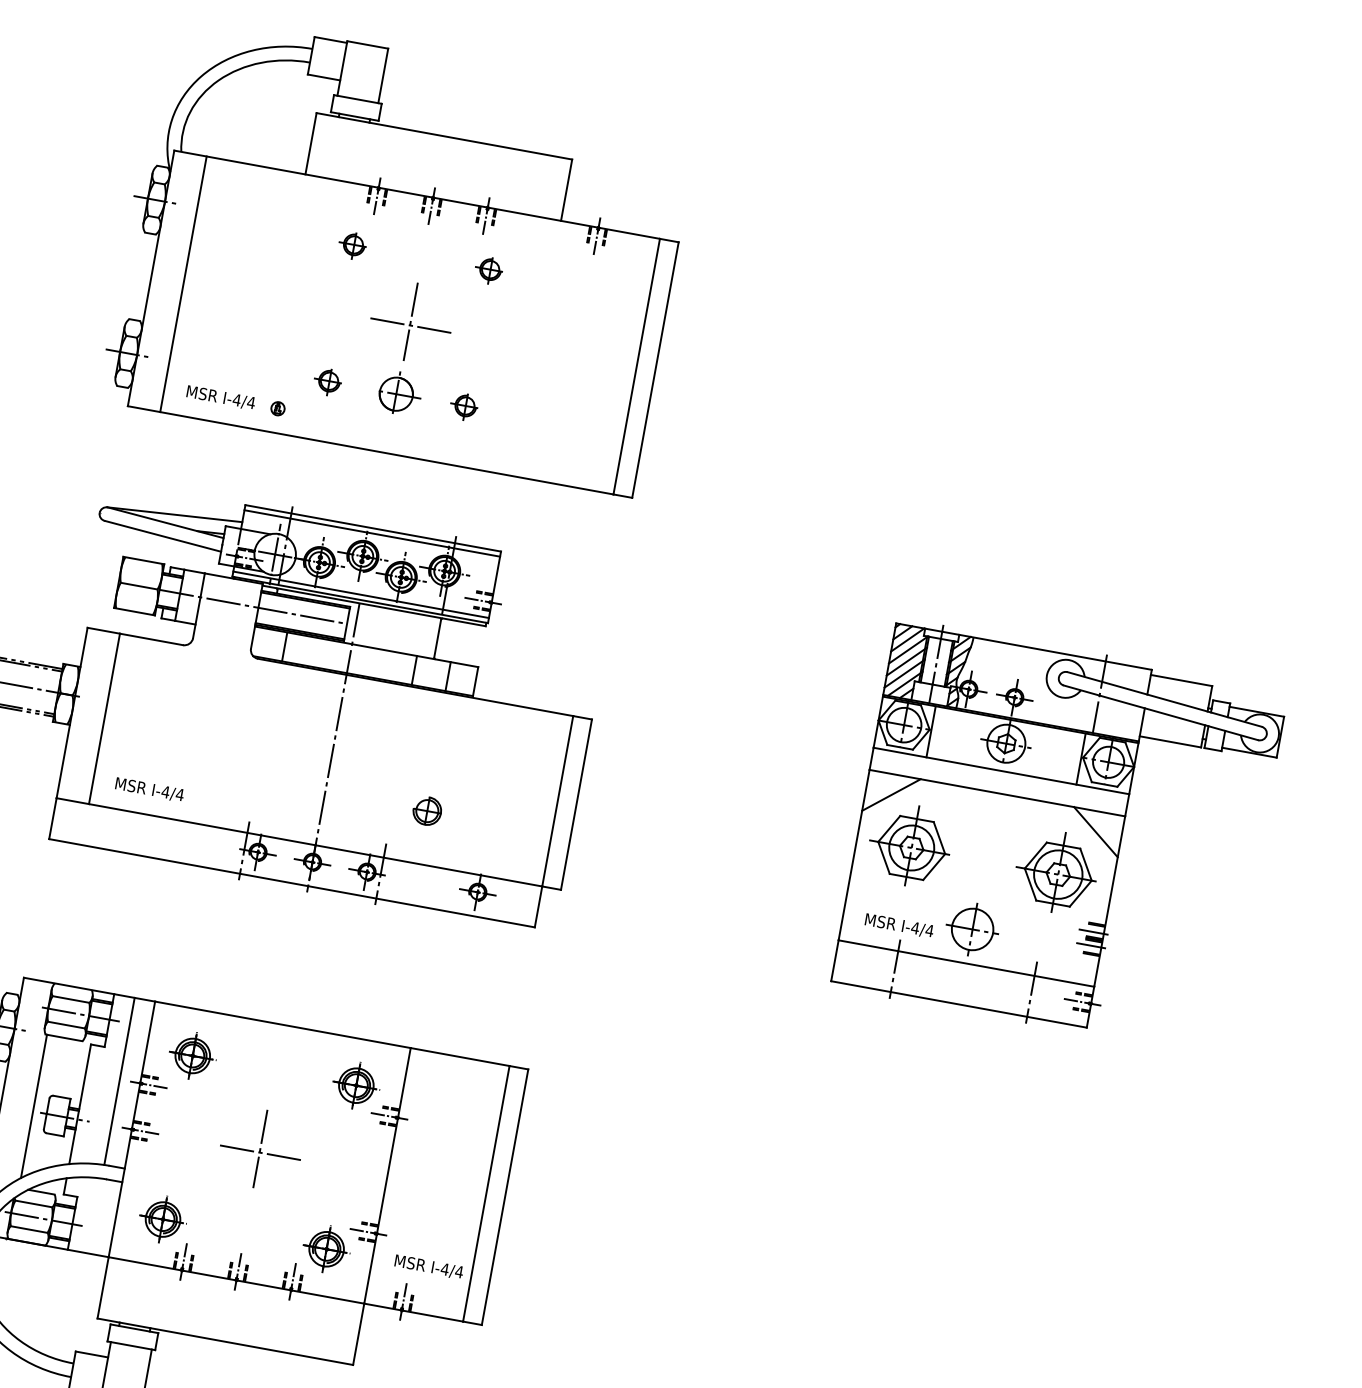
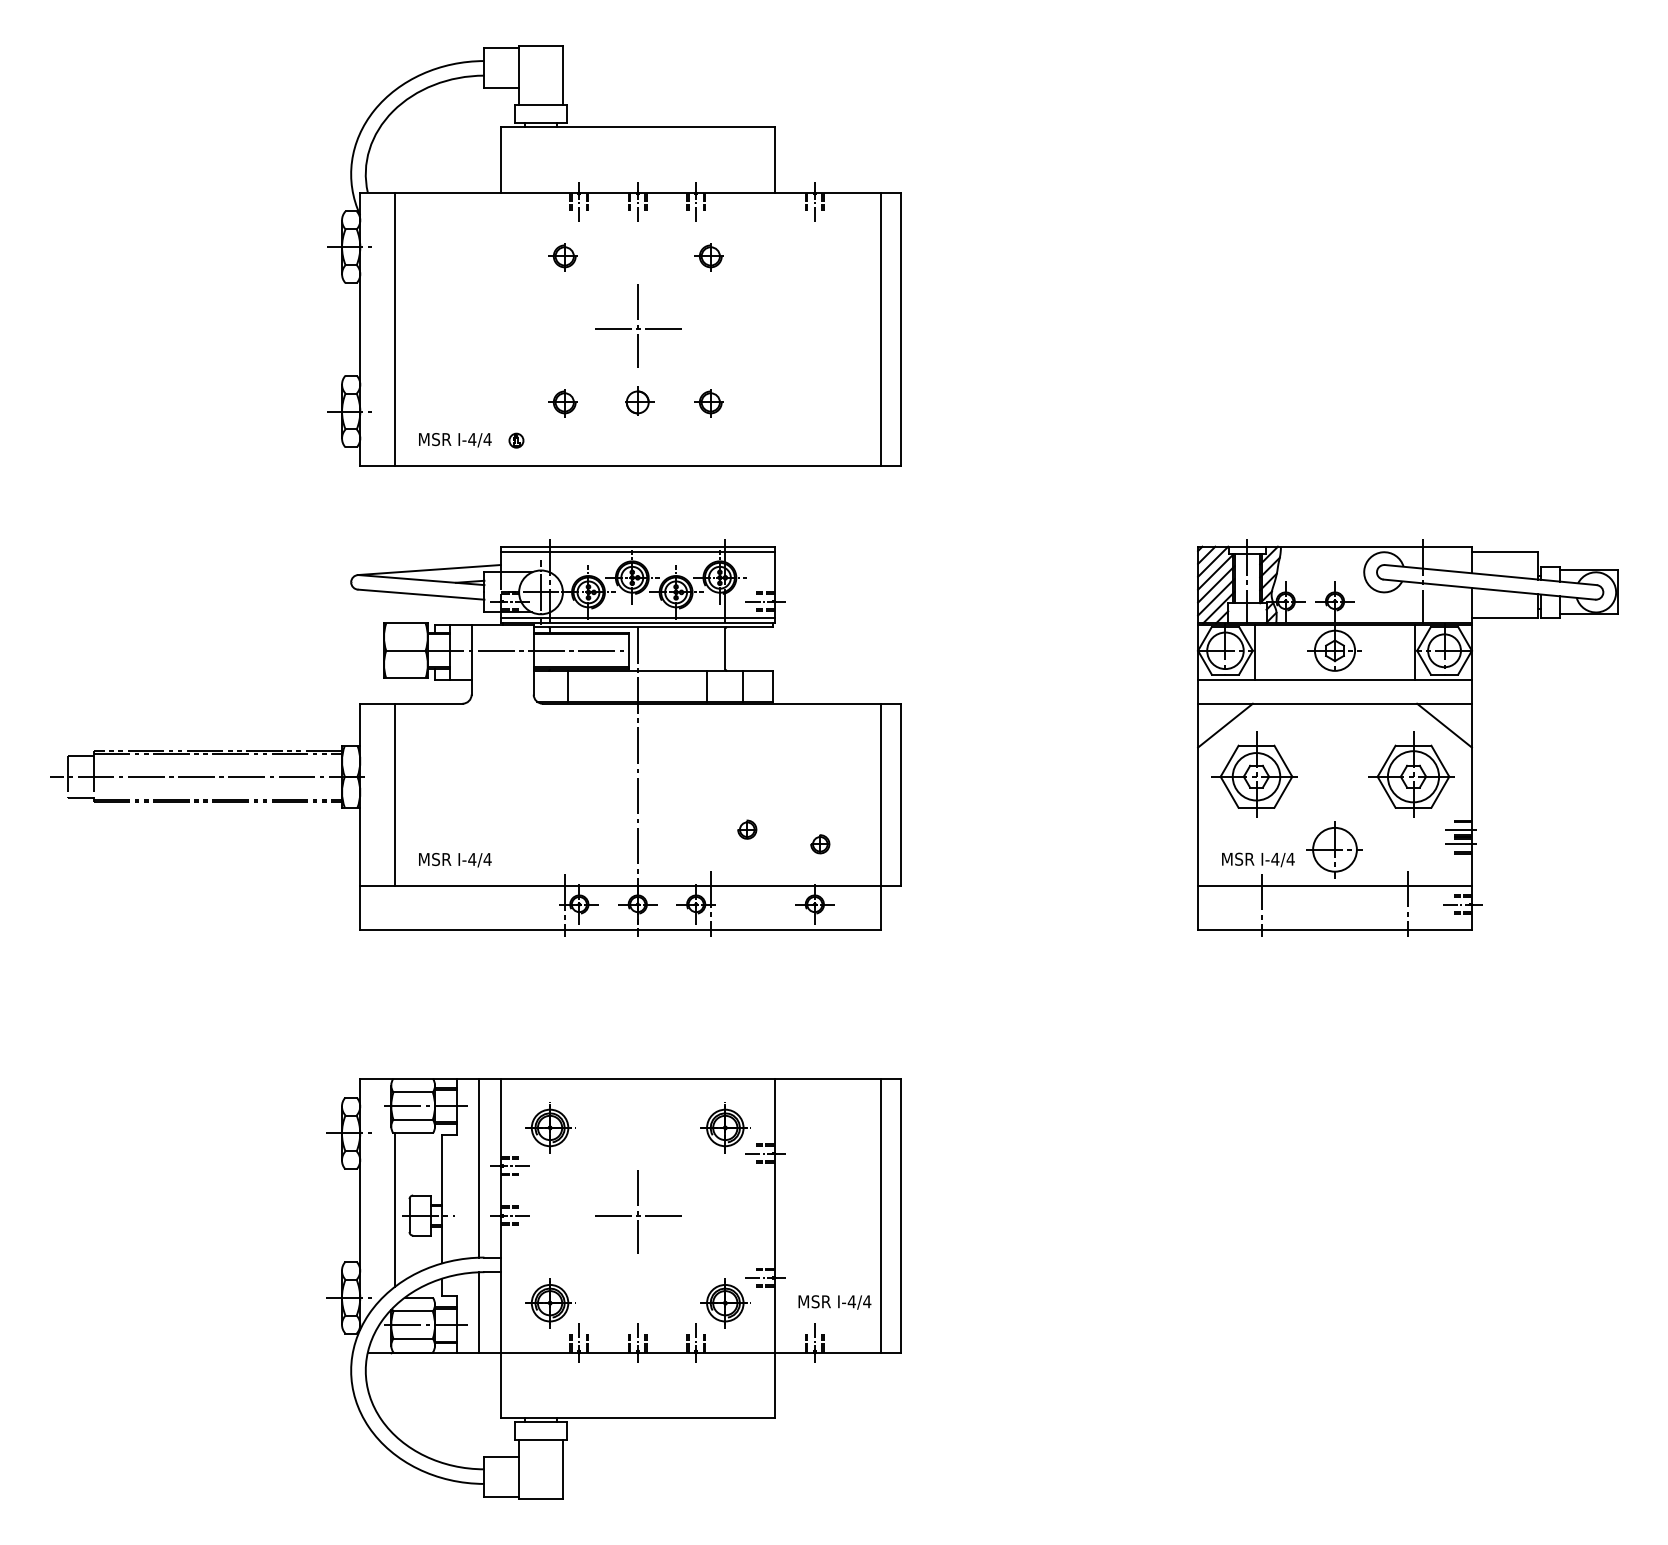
part: (399, 392) -> (639, 400), size x0.62
part: (427, 810) -> (747, 829), size x0.62
part: (493, 837) -> (820, 844), added
line: (94, 1216) -> (478, 1312), added

